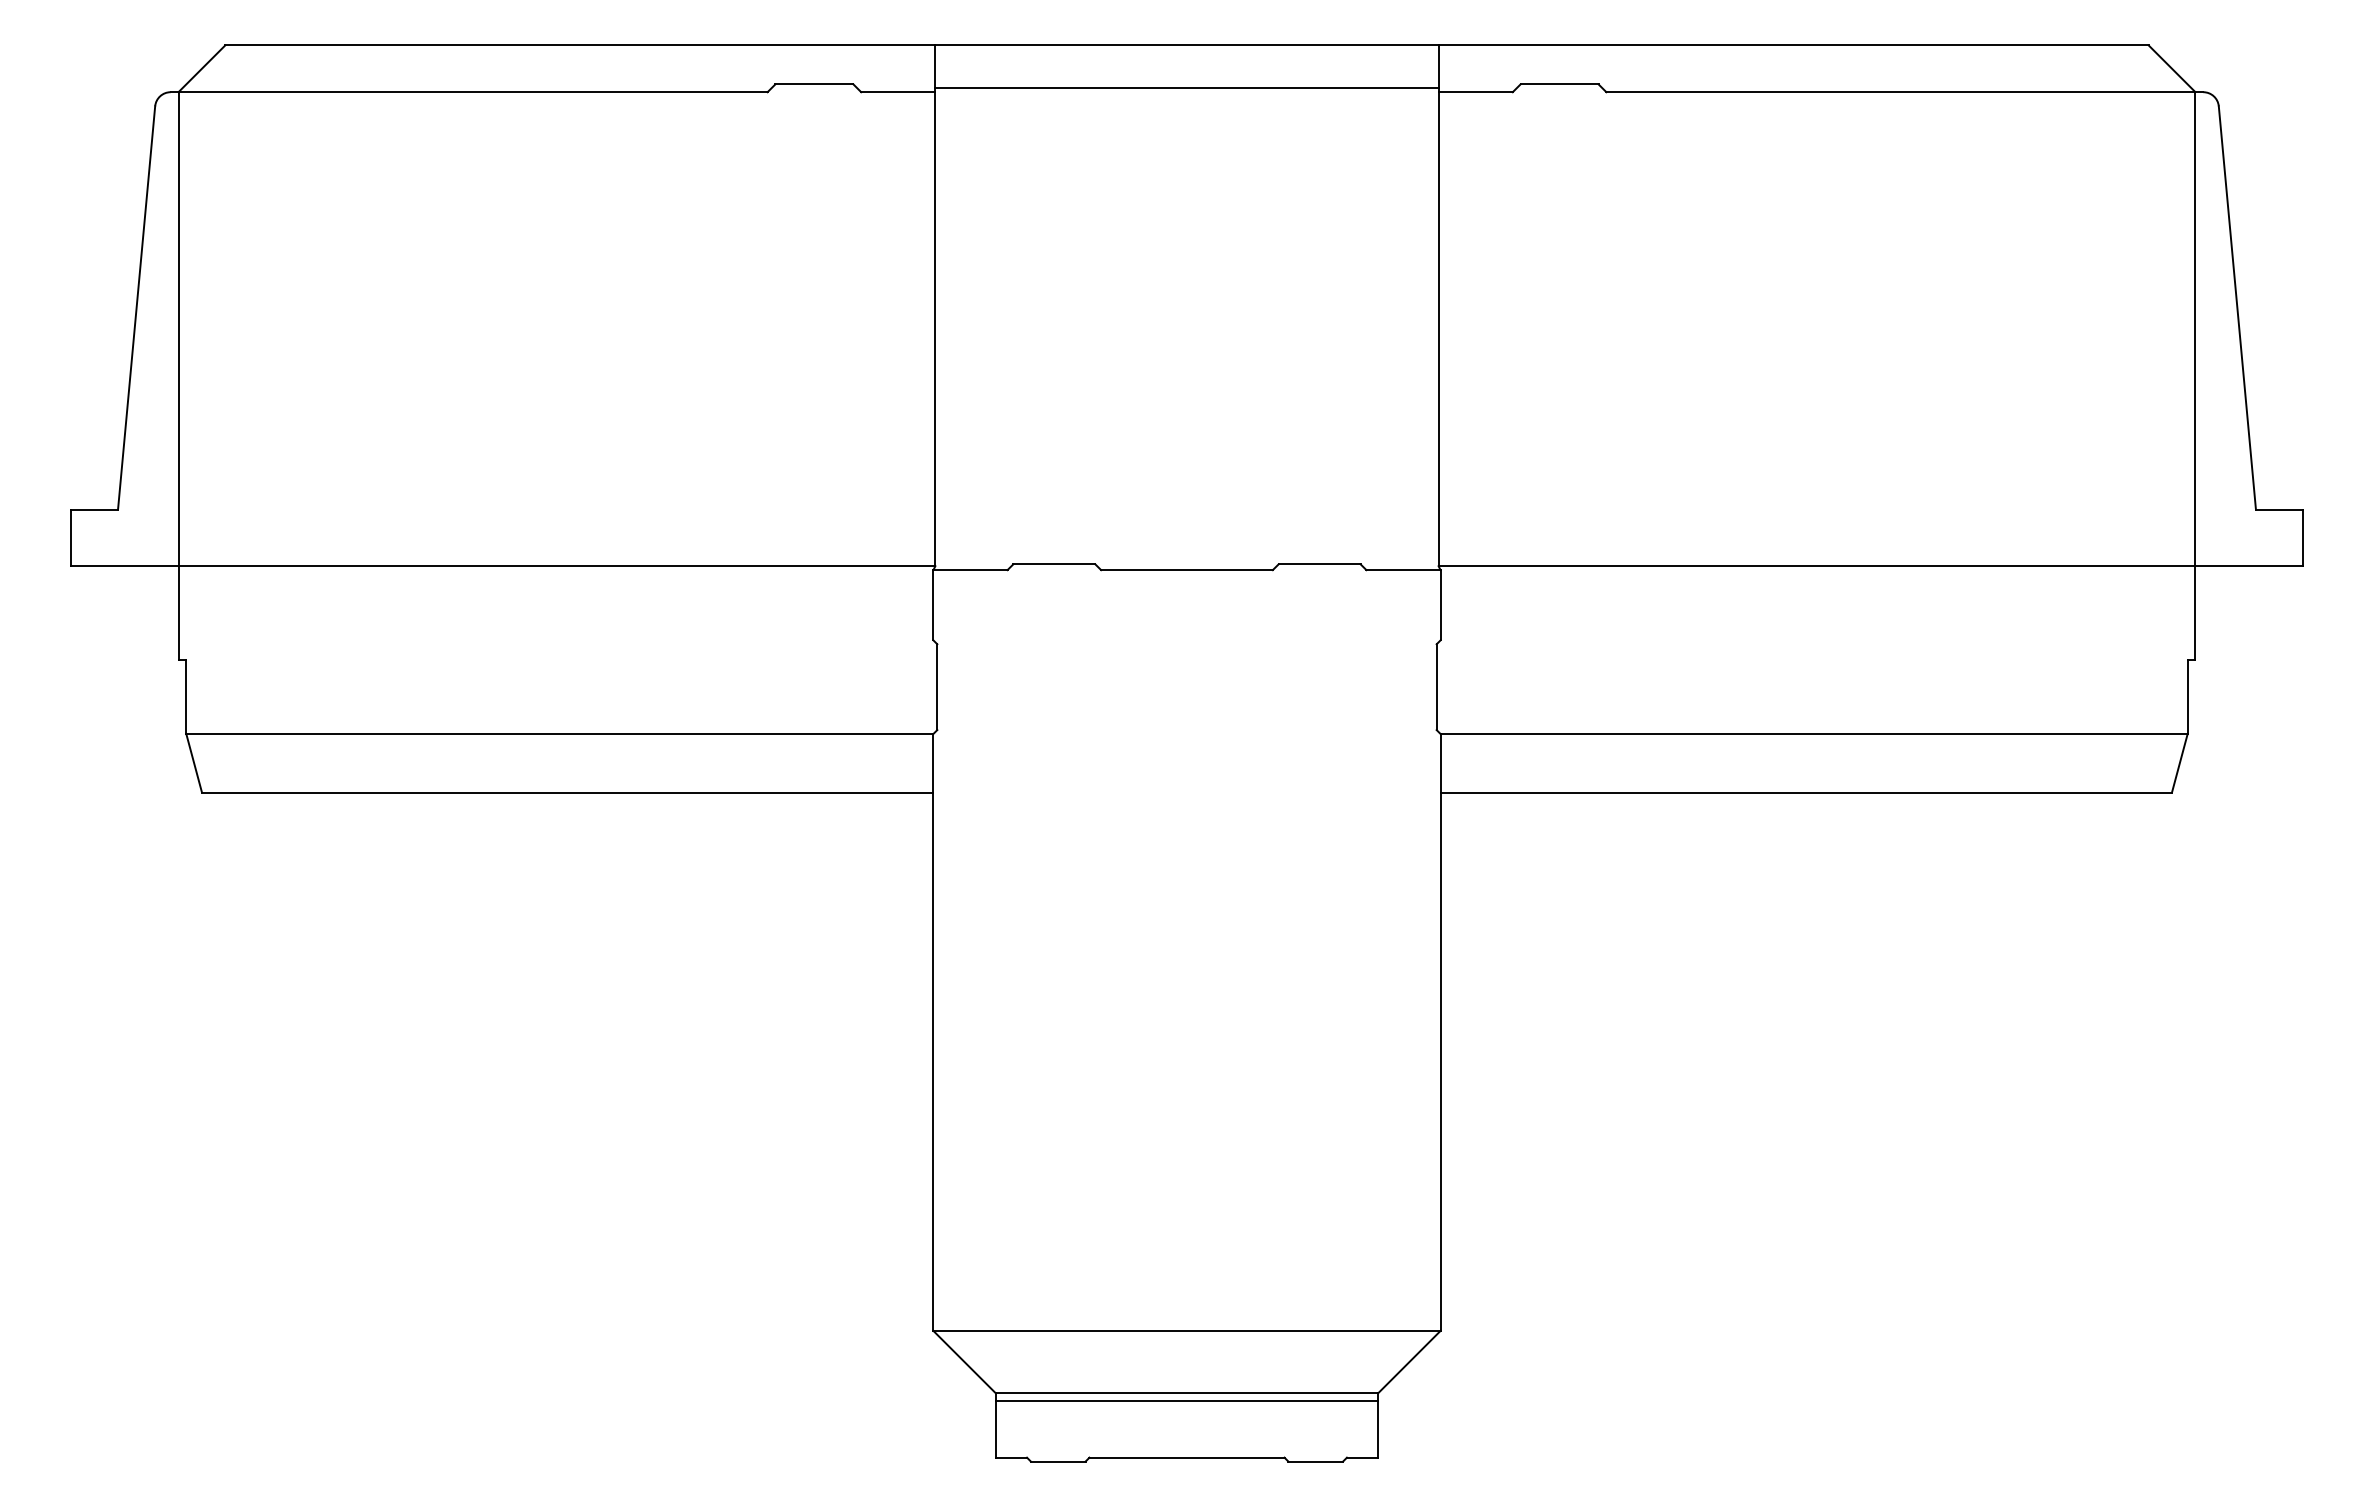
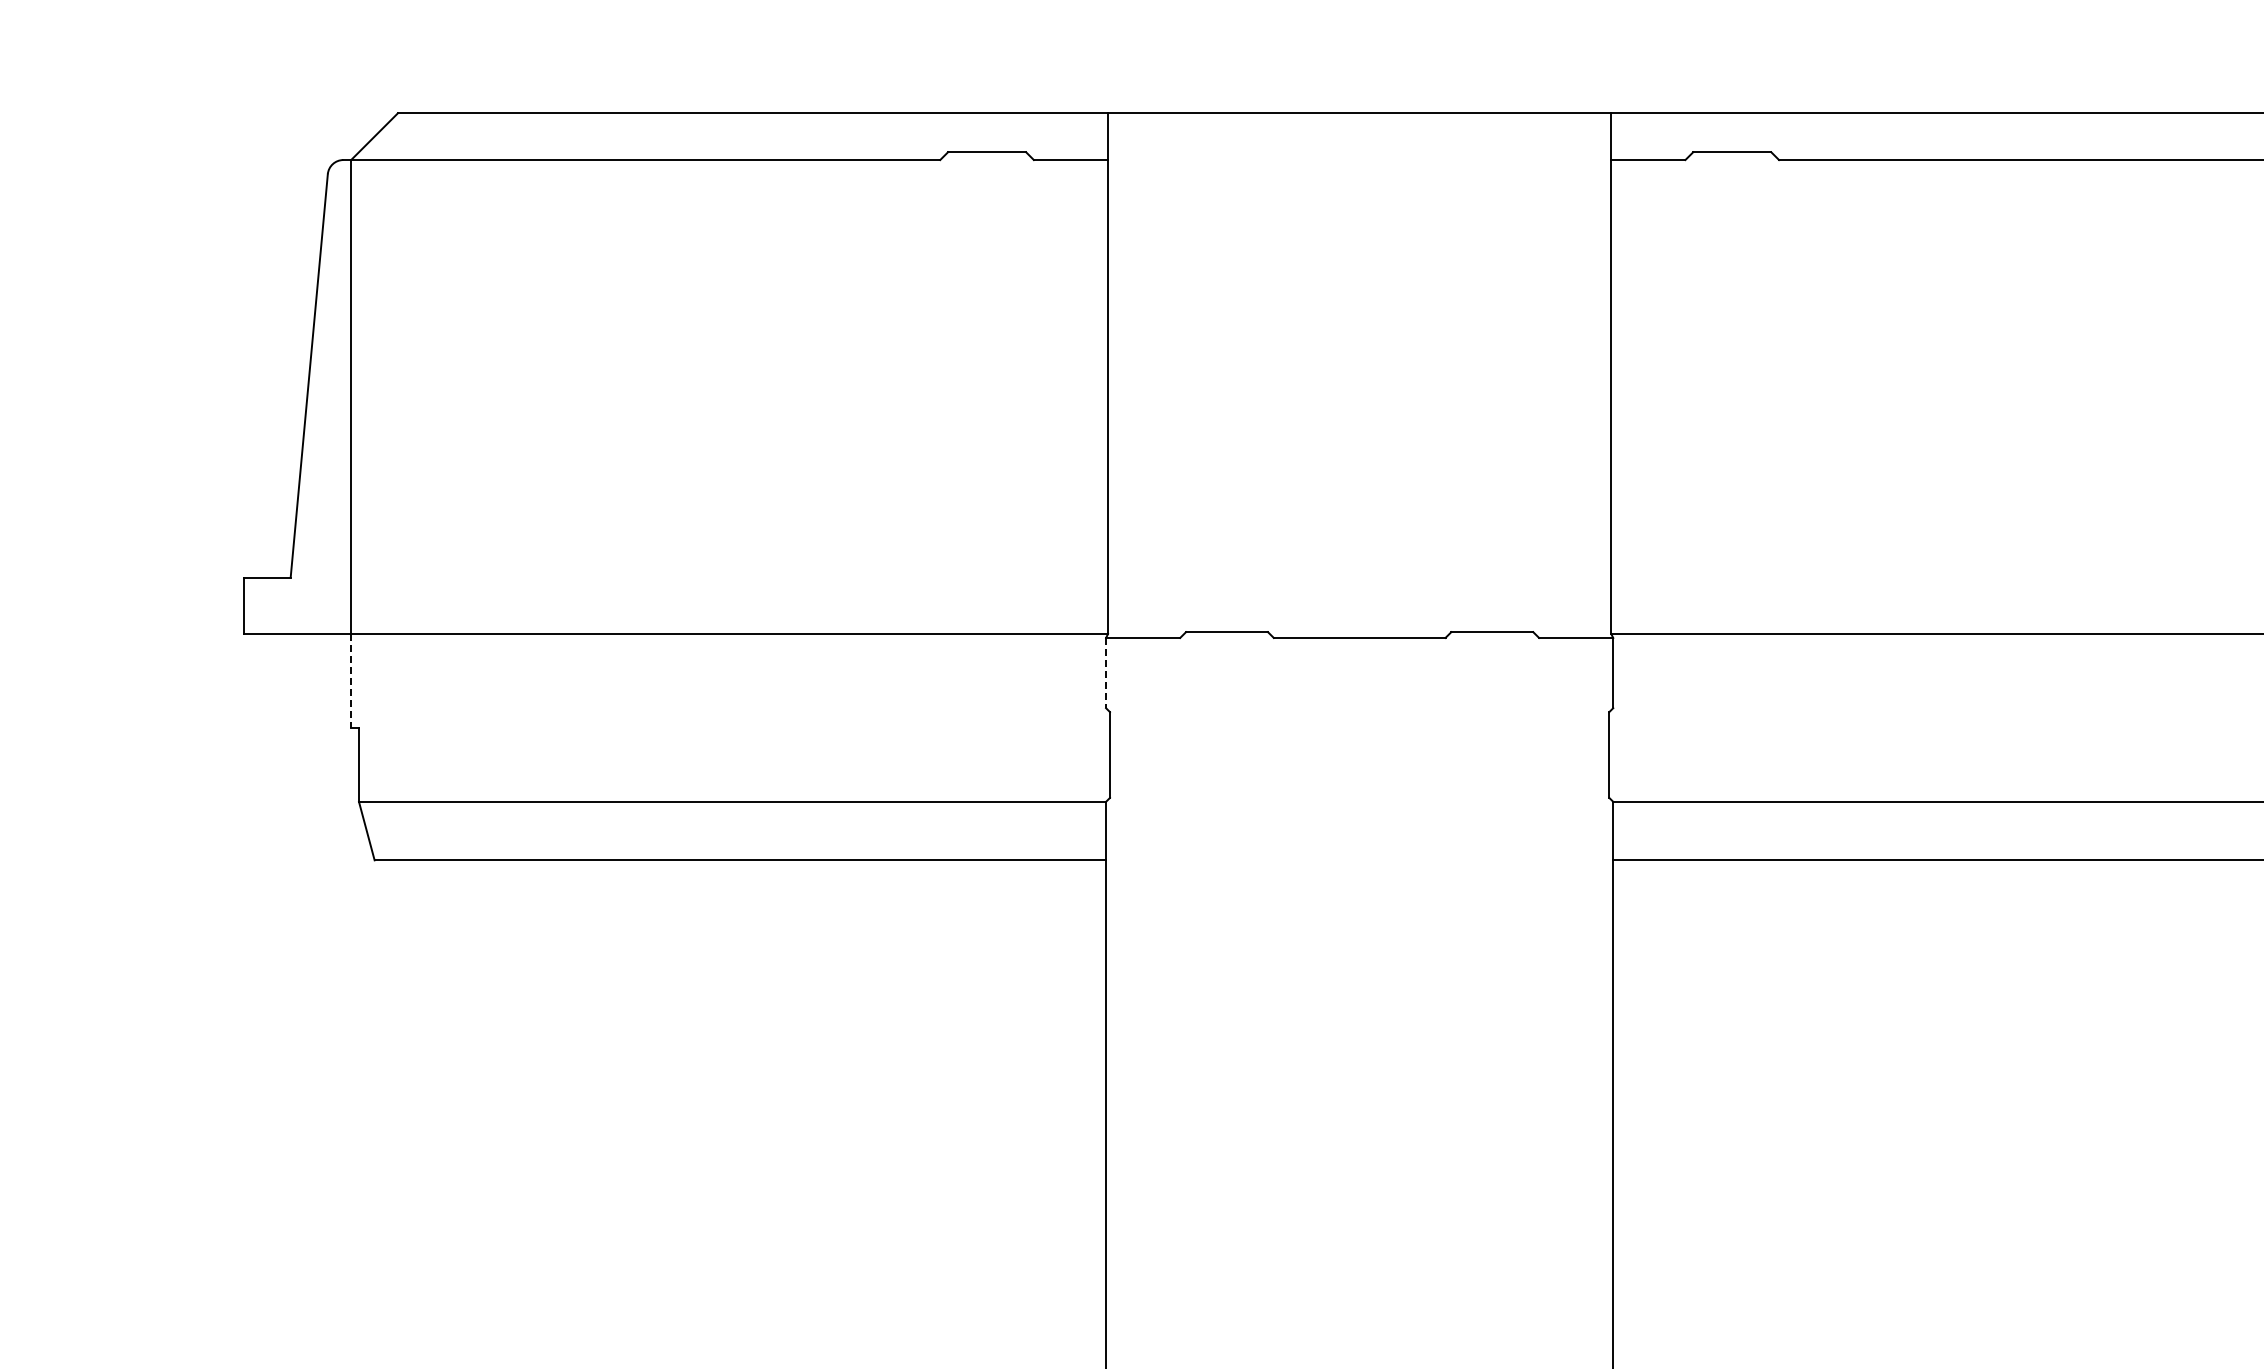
line: (1186, 88) -> (1359, 156), removed
line: (933, 605) -> (1106, 673), solid -> dashed
line: (178, 613) -> (351, 681), solid -> dashed

